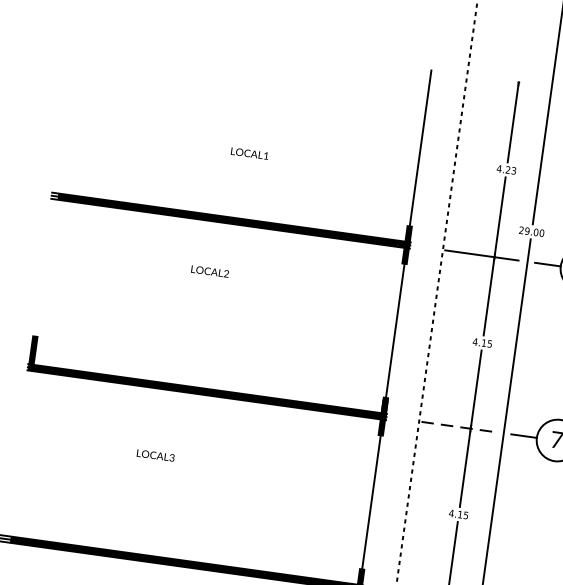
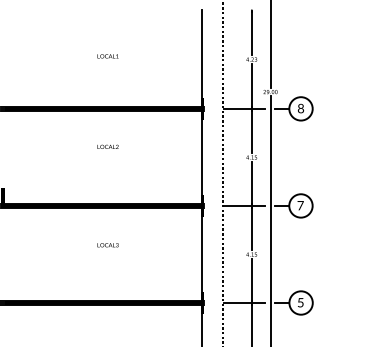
text: (248, 153) -> (107, 56), moved
text: (209, 270) -> (107, 146), moved
line: (457, 427) -> (244, 206), dashed -> solid
text: (154, 455) -> (107, 245), moved

